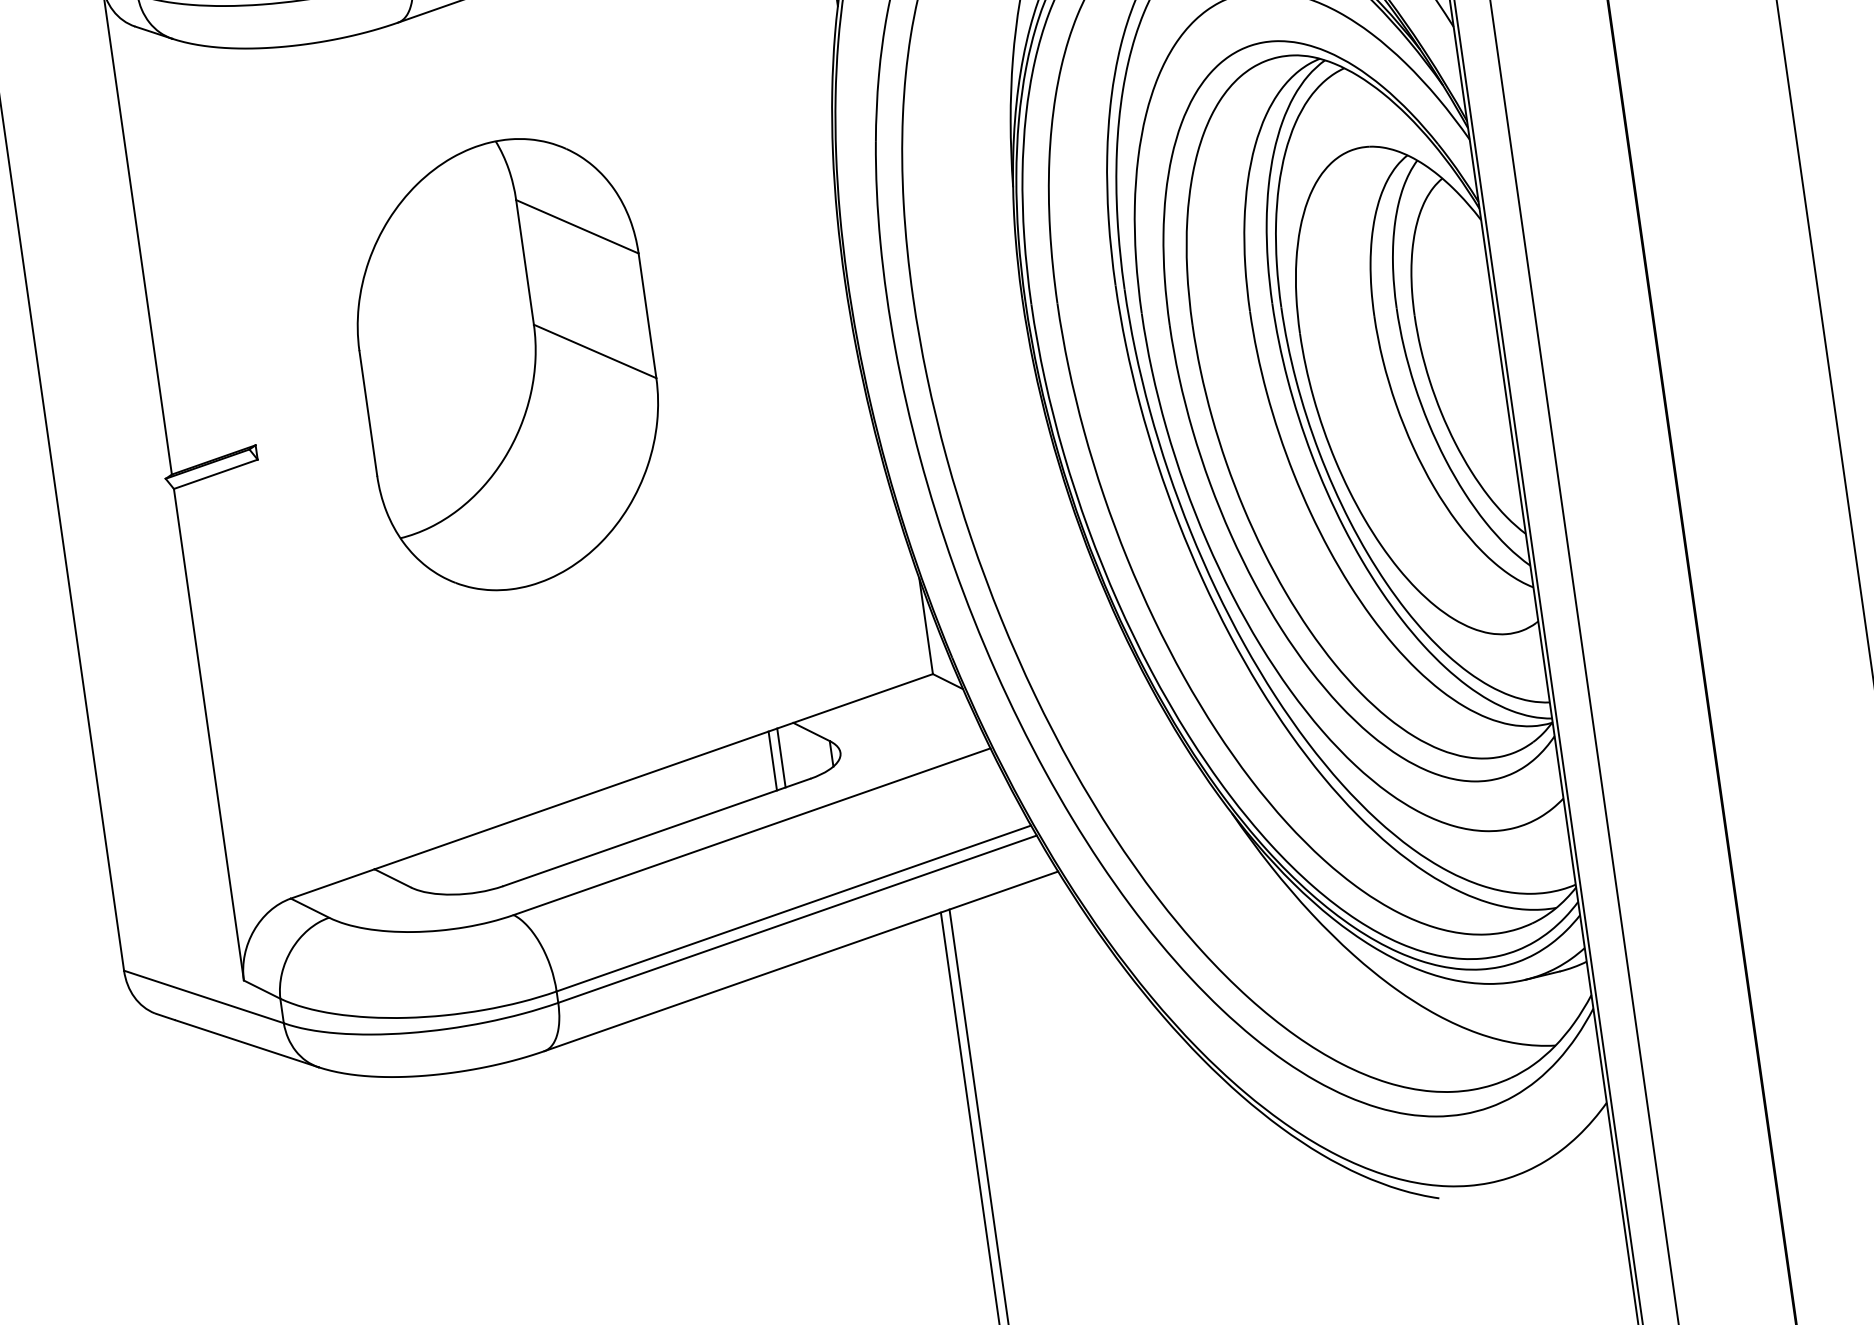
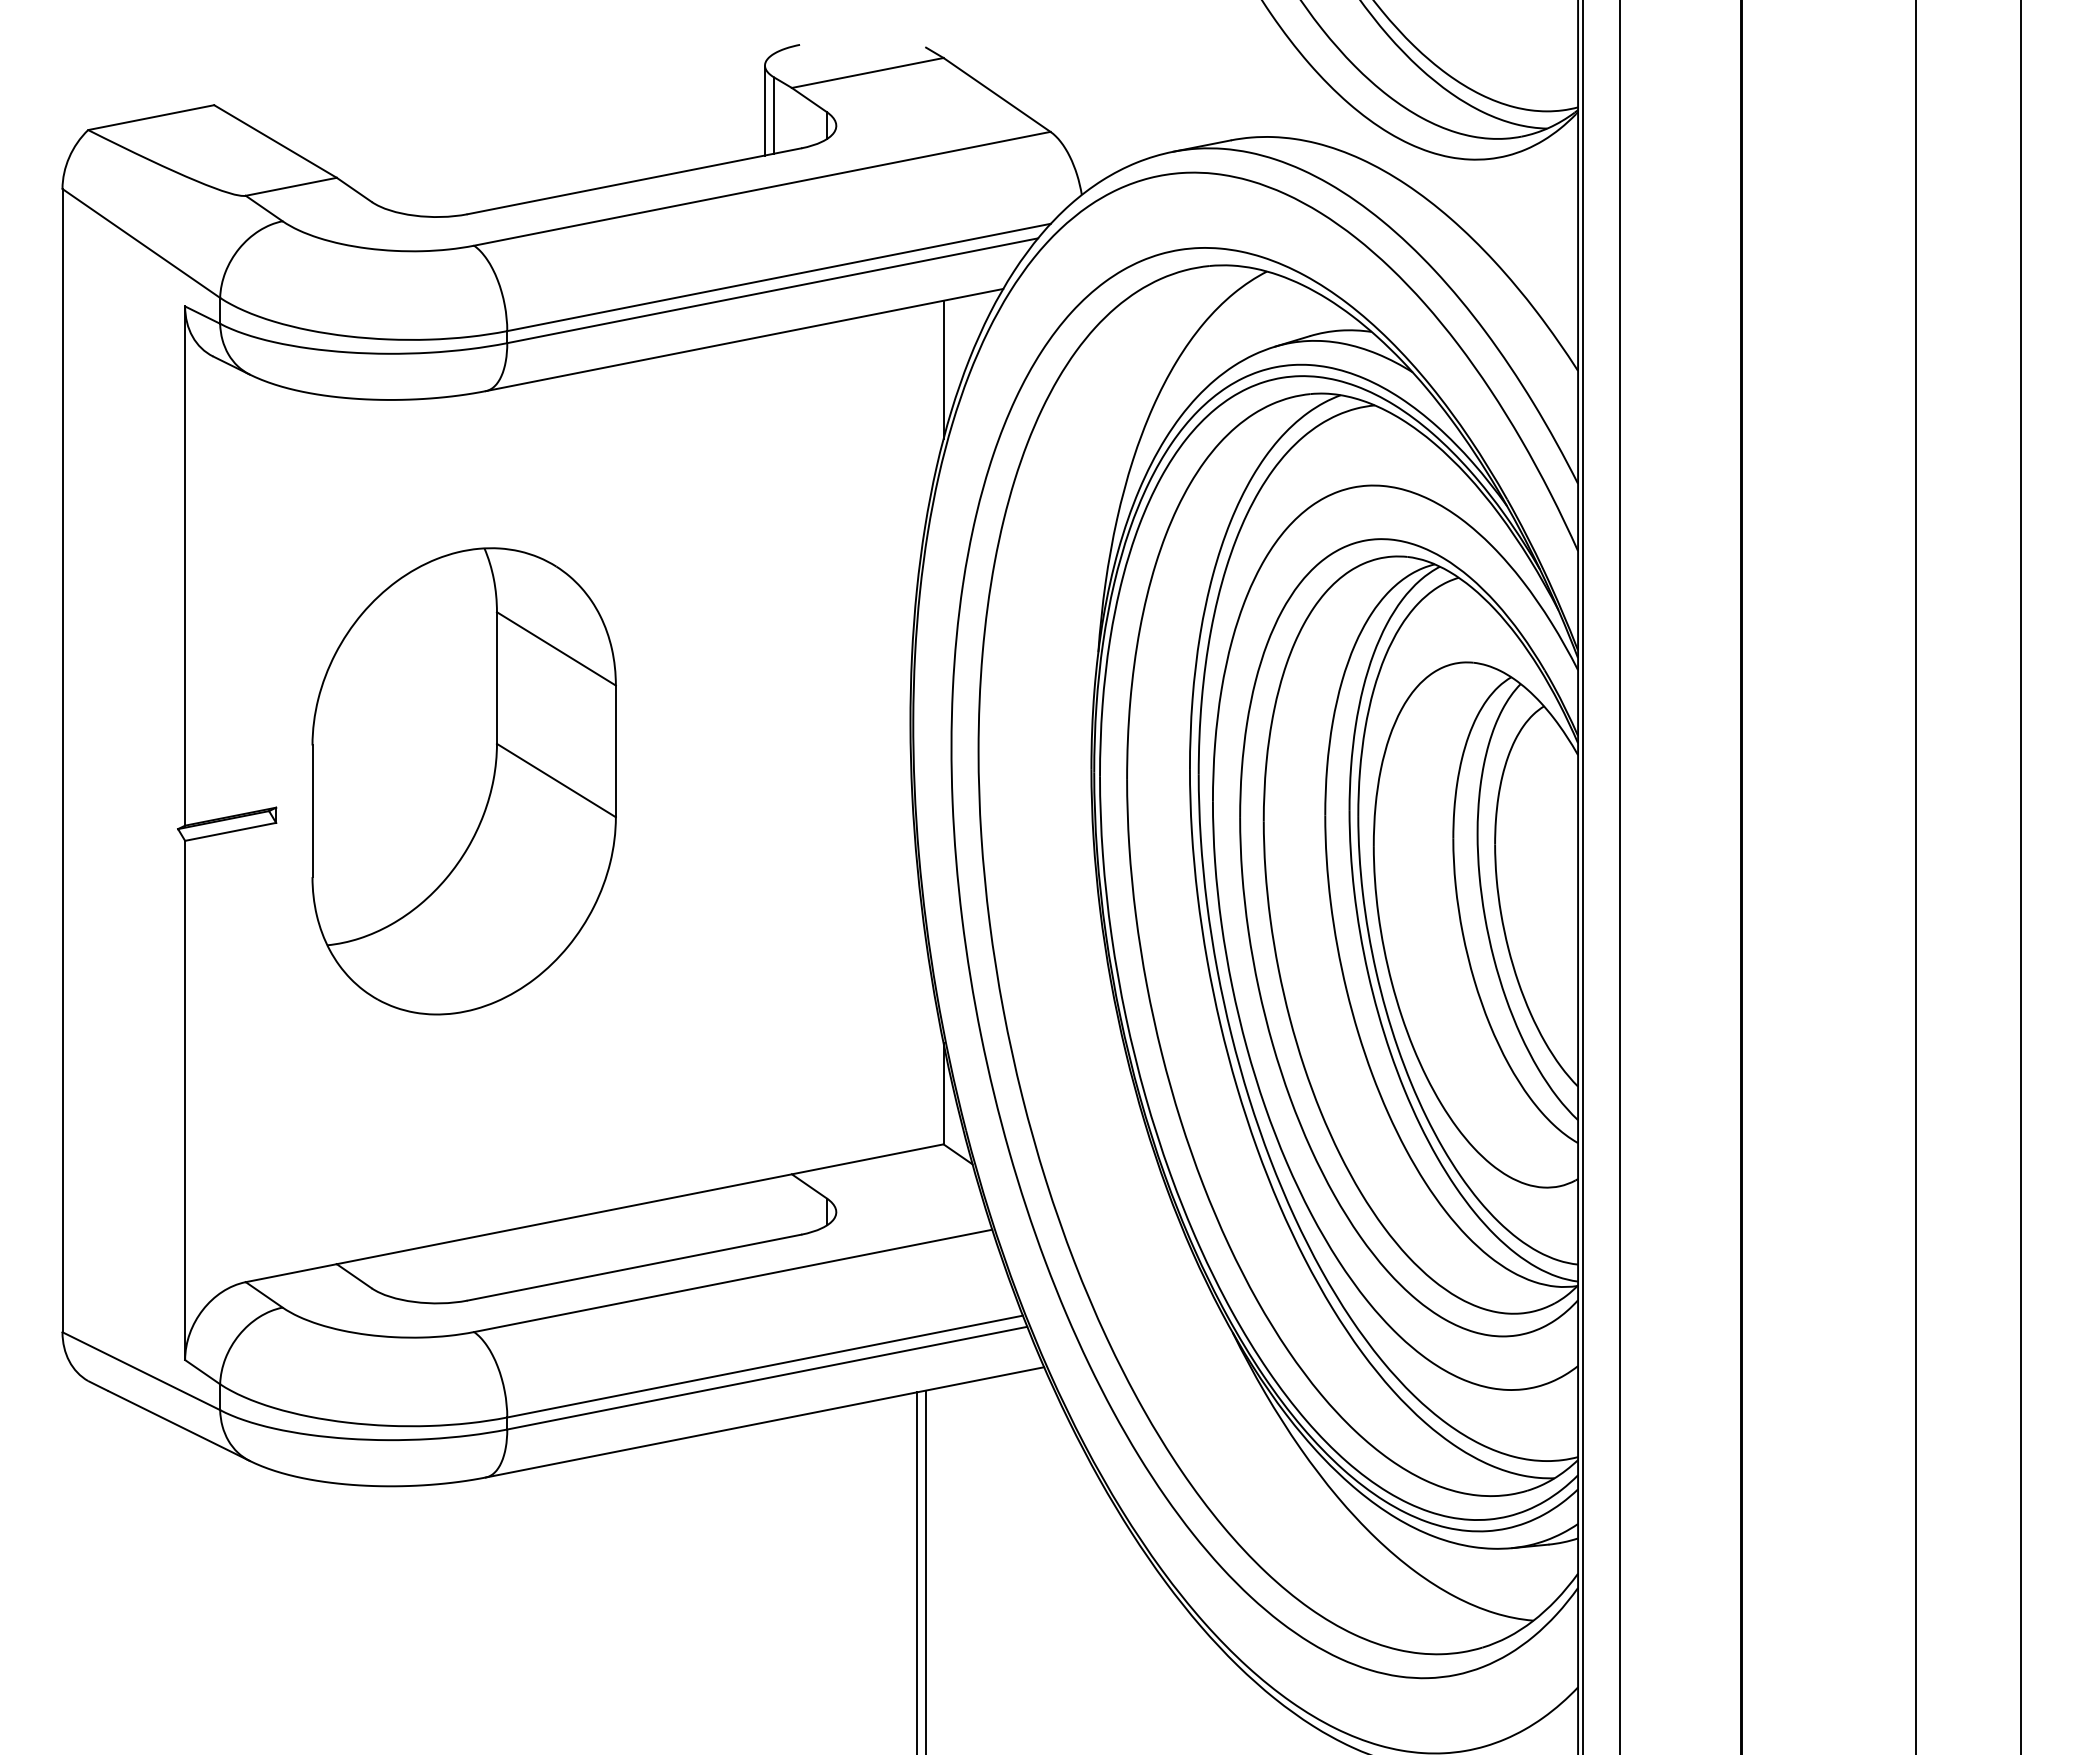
part: (507, 364) -> (463, 781), moved
line: (781, 757) -> (774, 1208), removed
line: (773, 760) -> (765, 1210), removed

